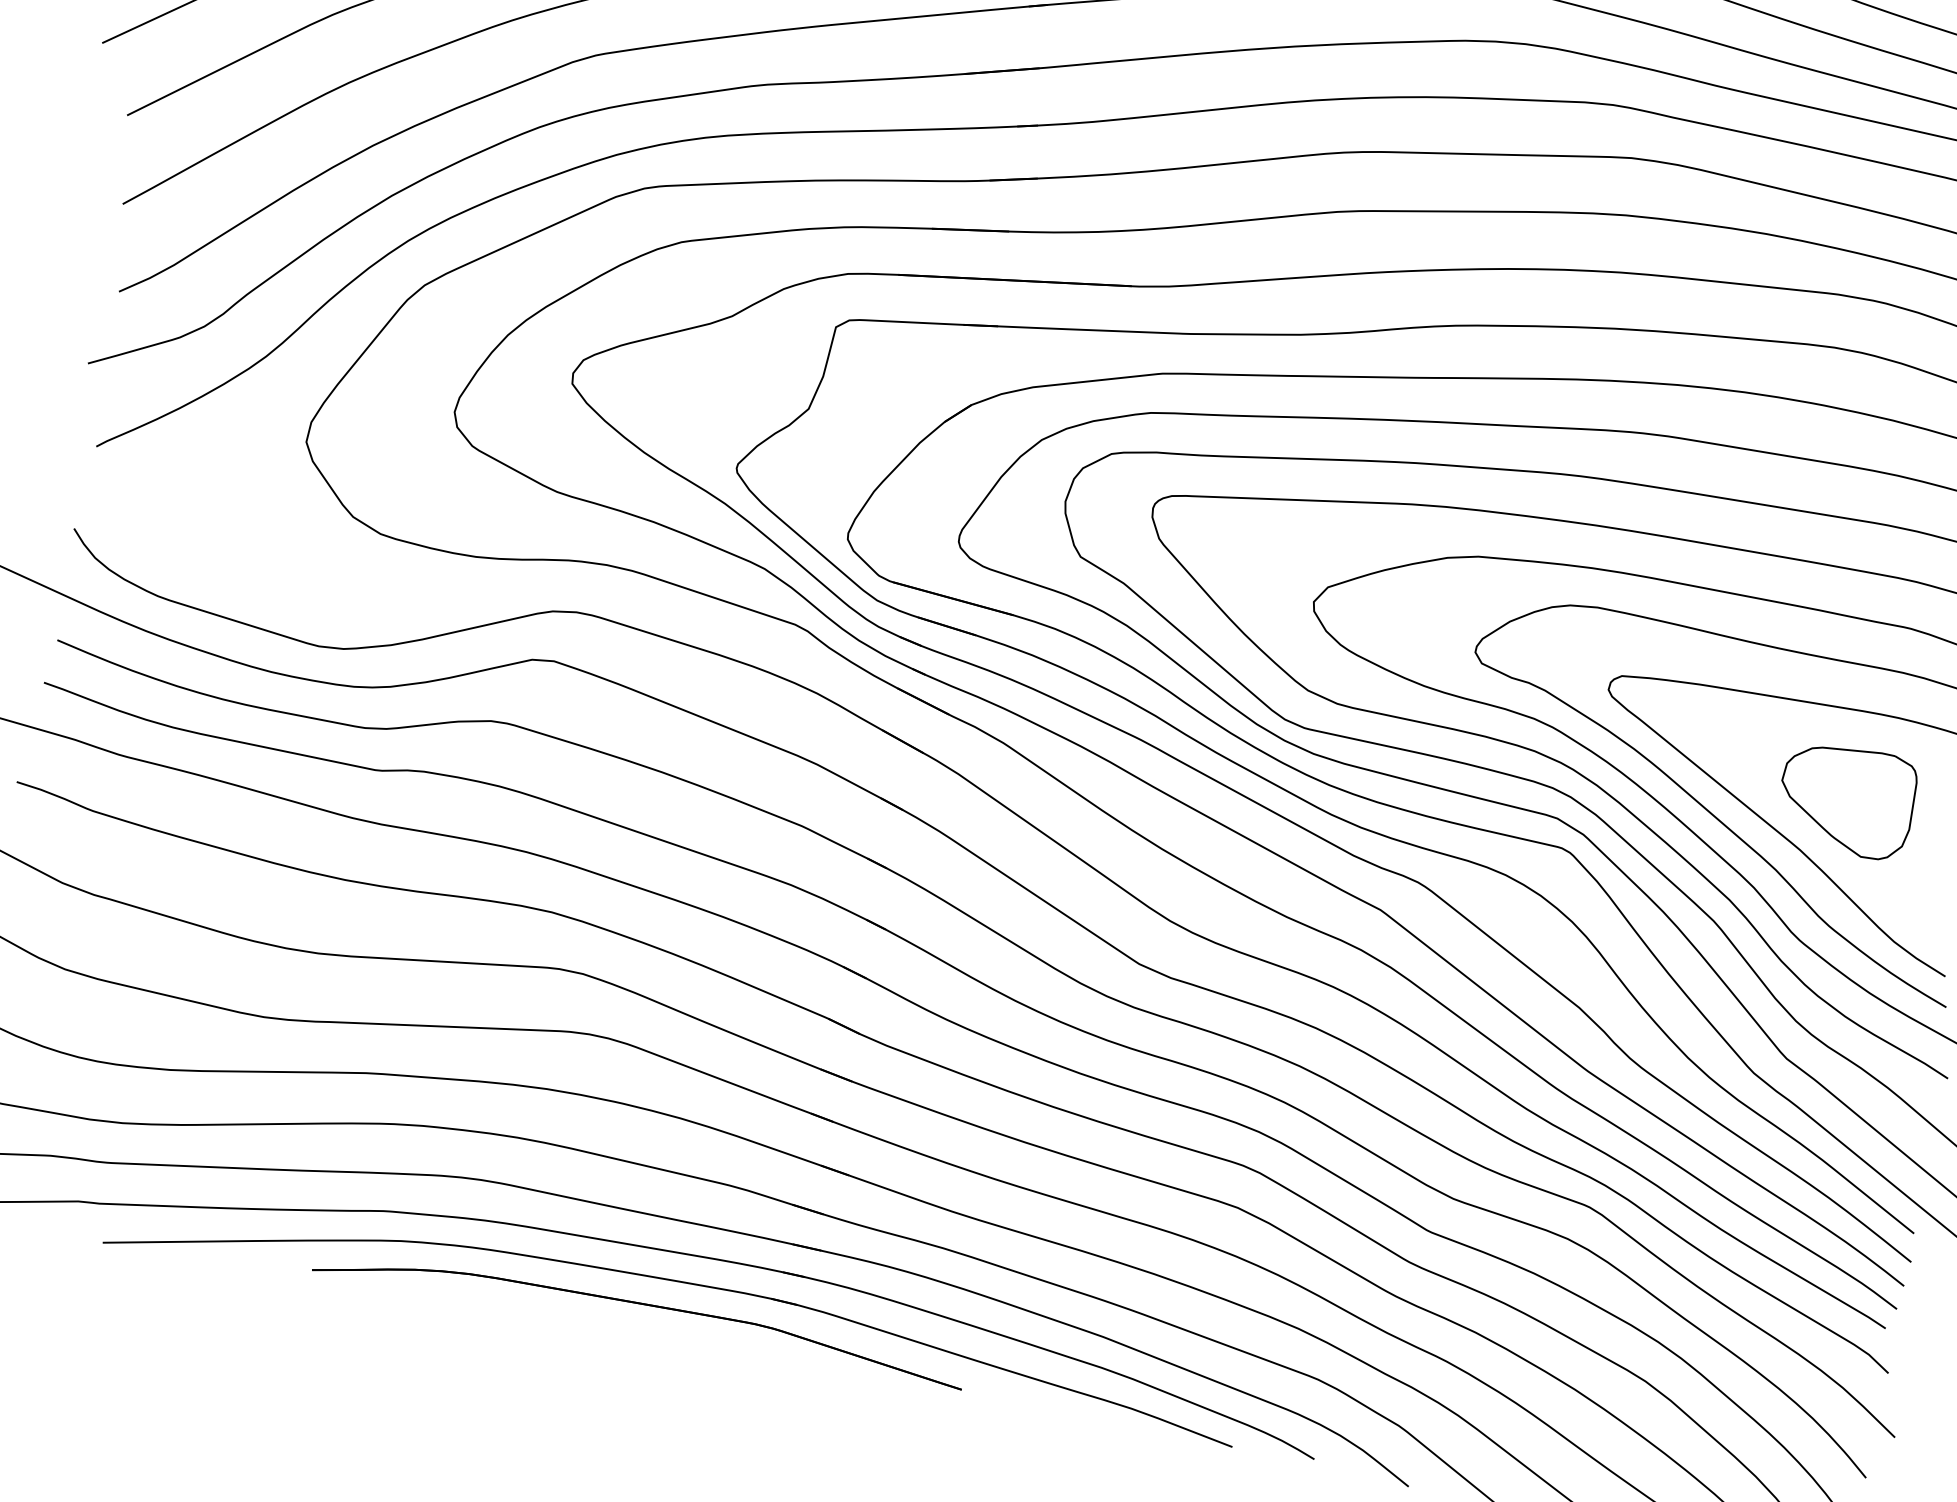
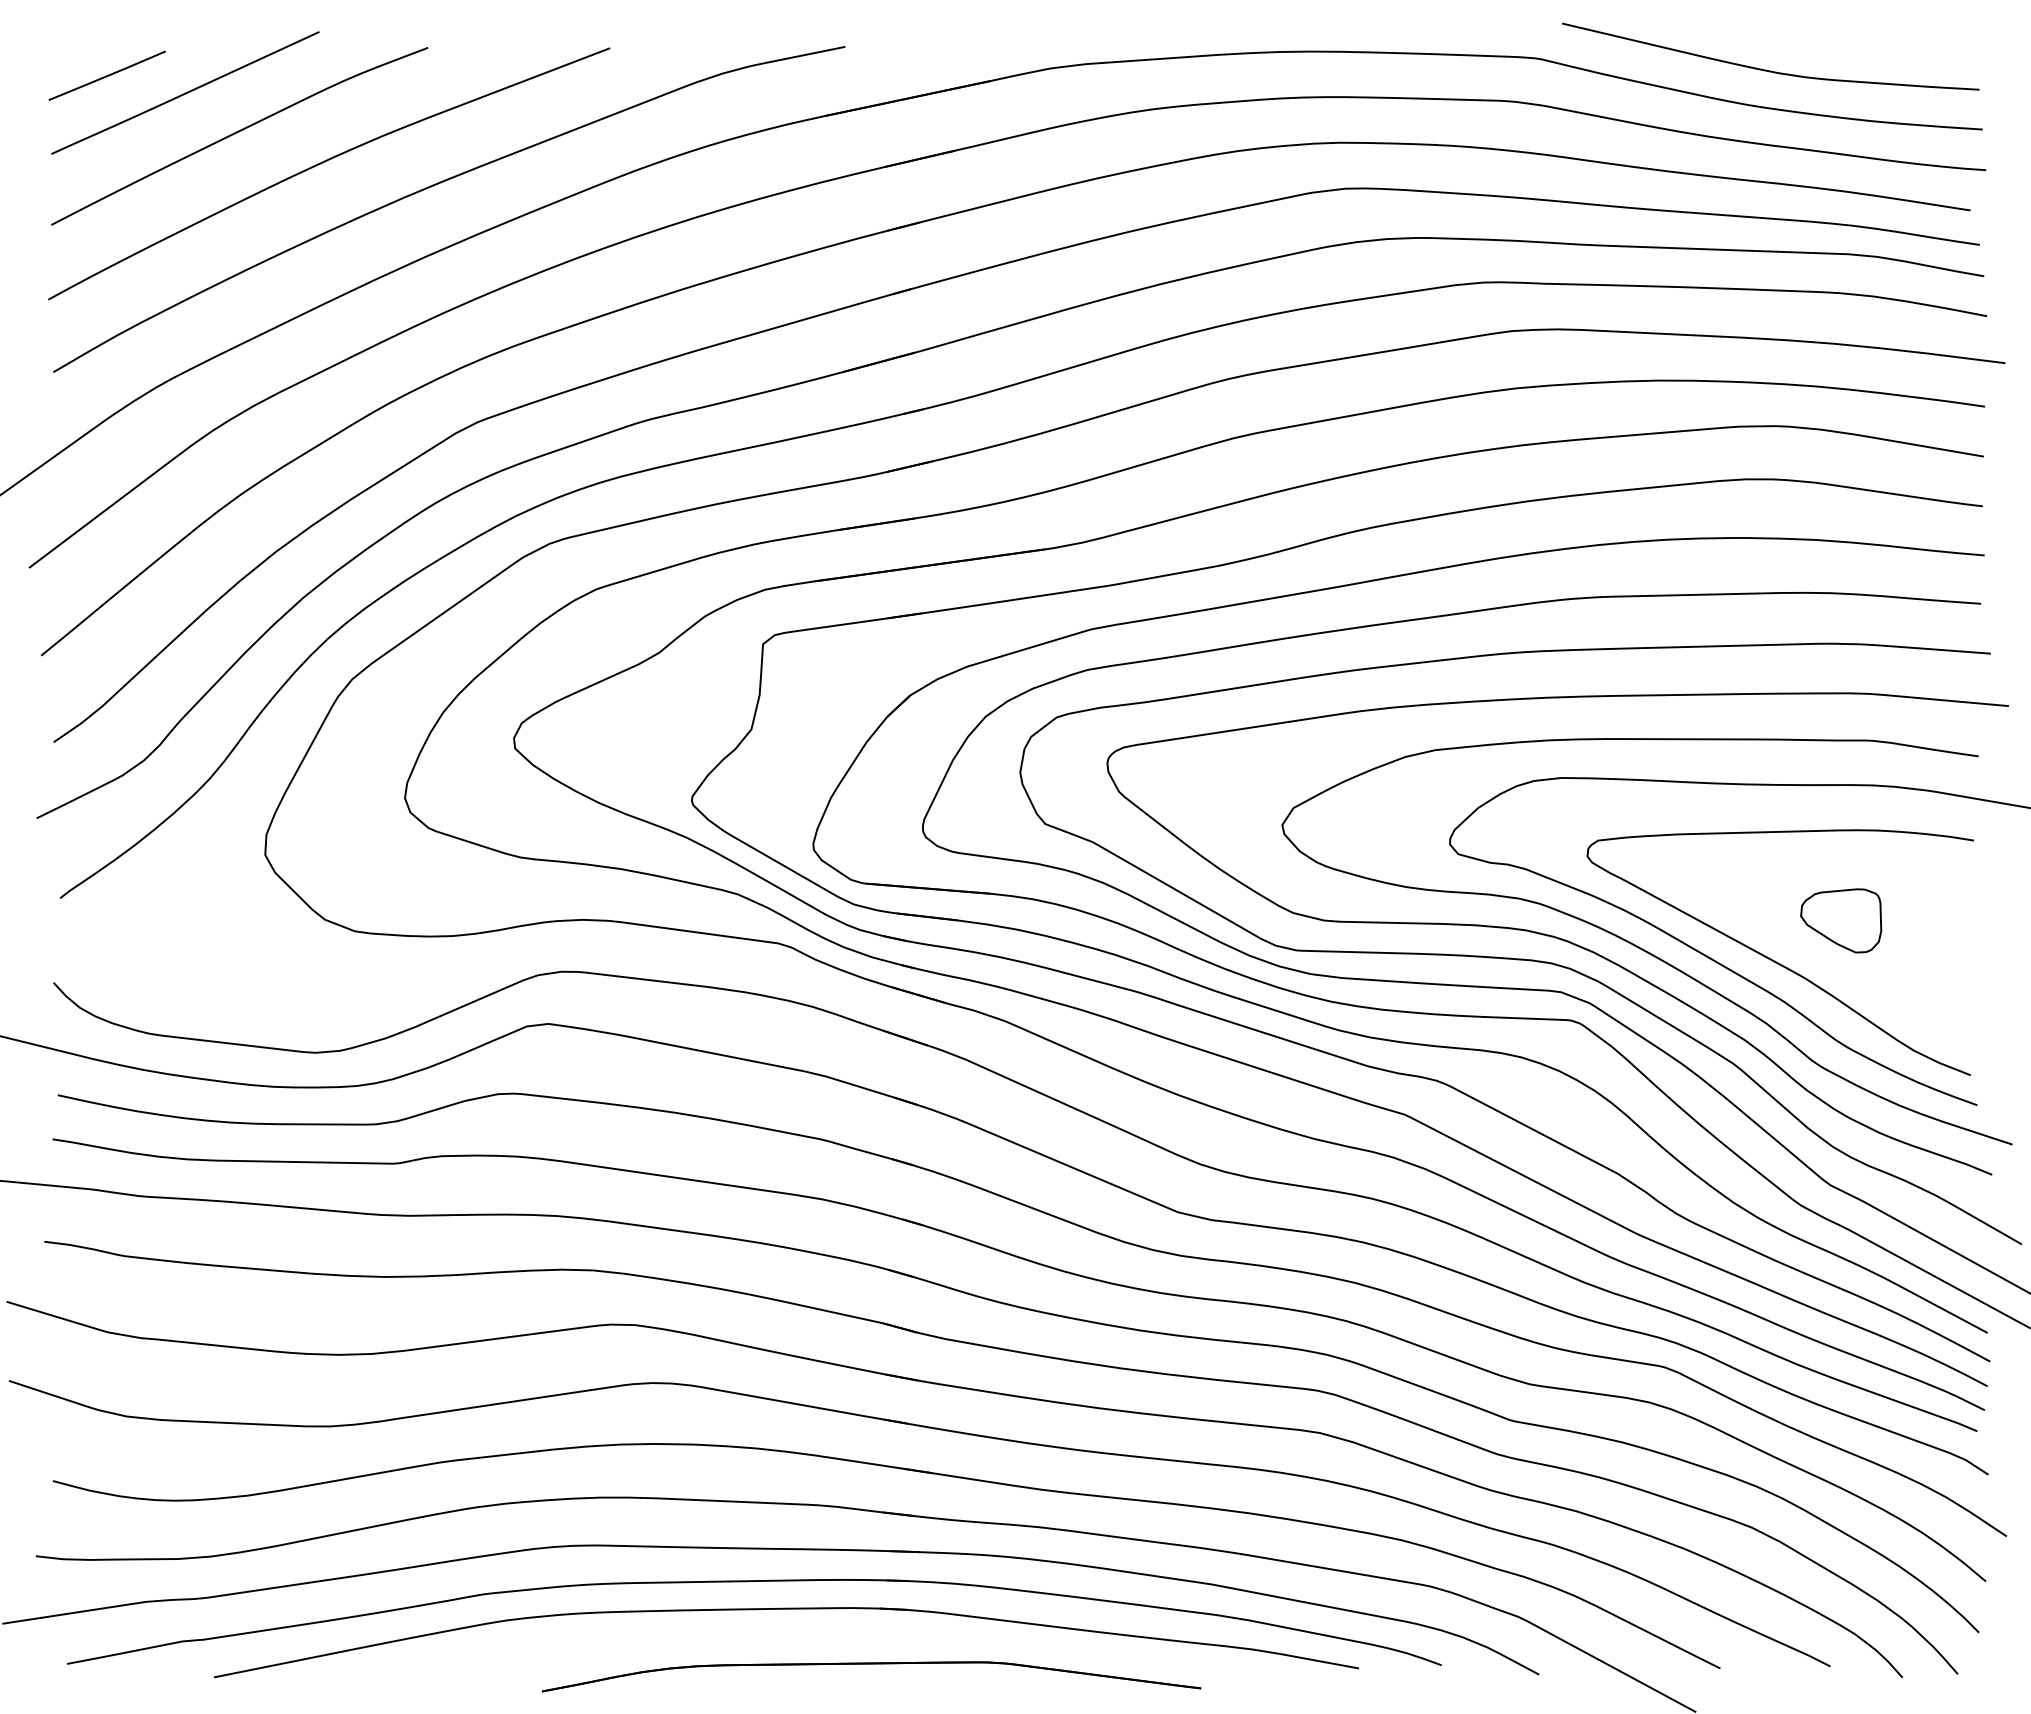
part: (1845, 799) -> (1840, 920), size x0.6
part: (641, 1304) -> (871, 1664), moved

